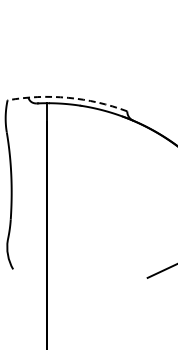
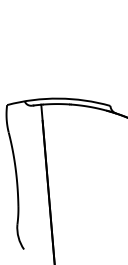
arc: (68, 97) -> (59, 98), dashed -> solid

